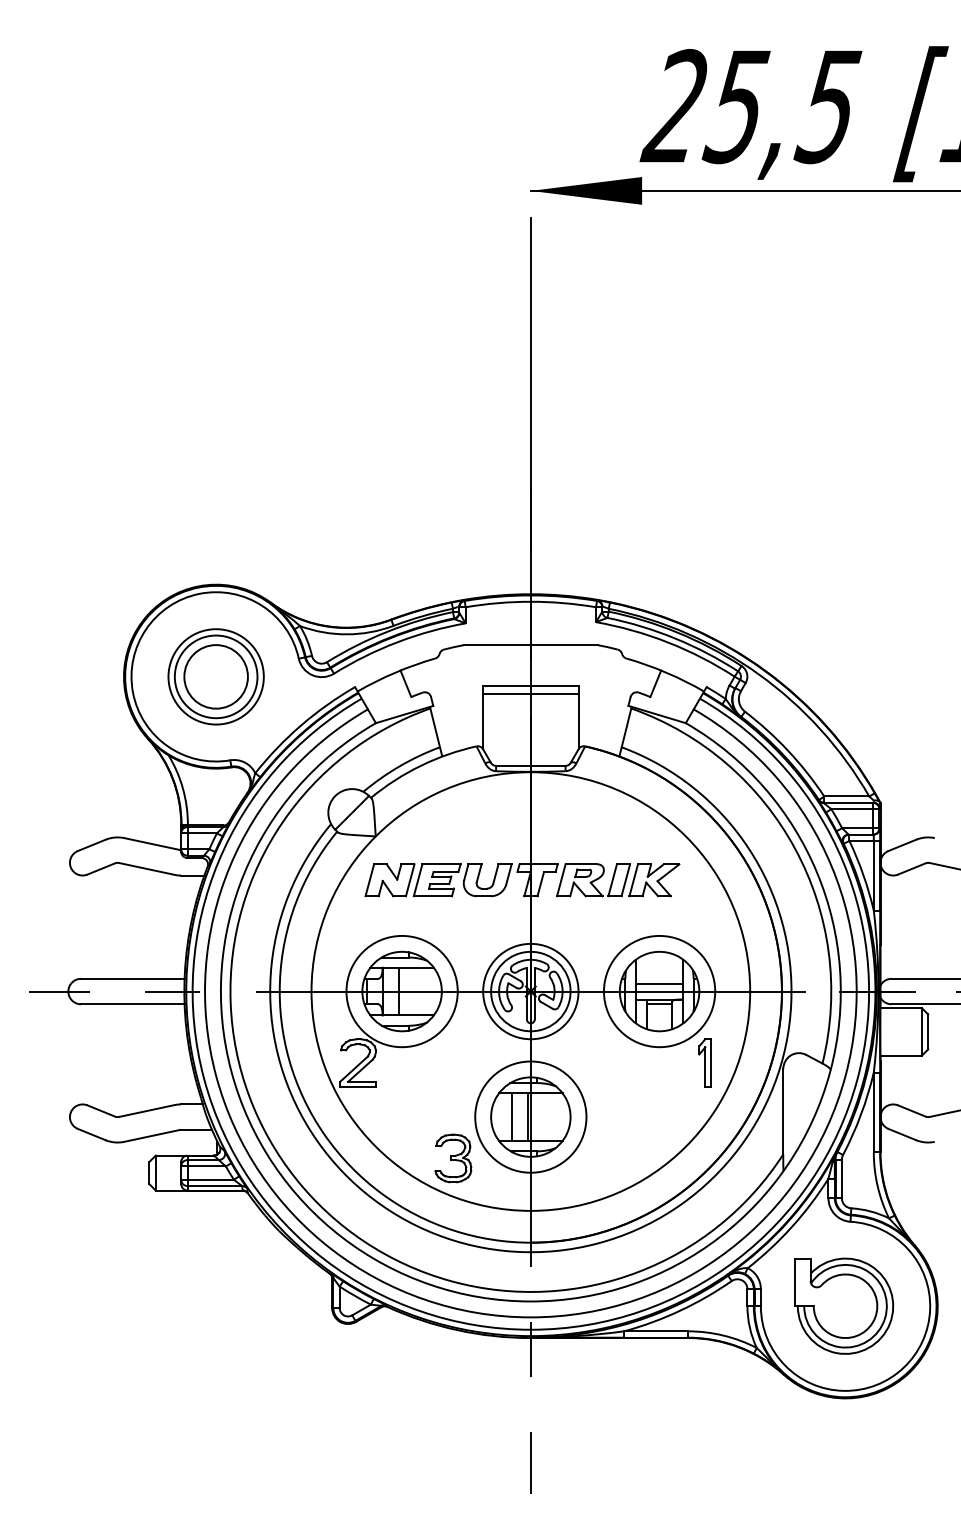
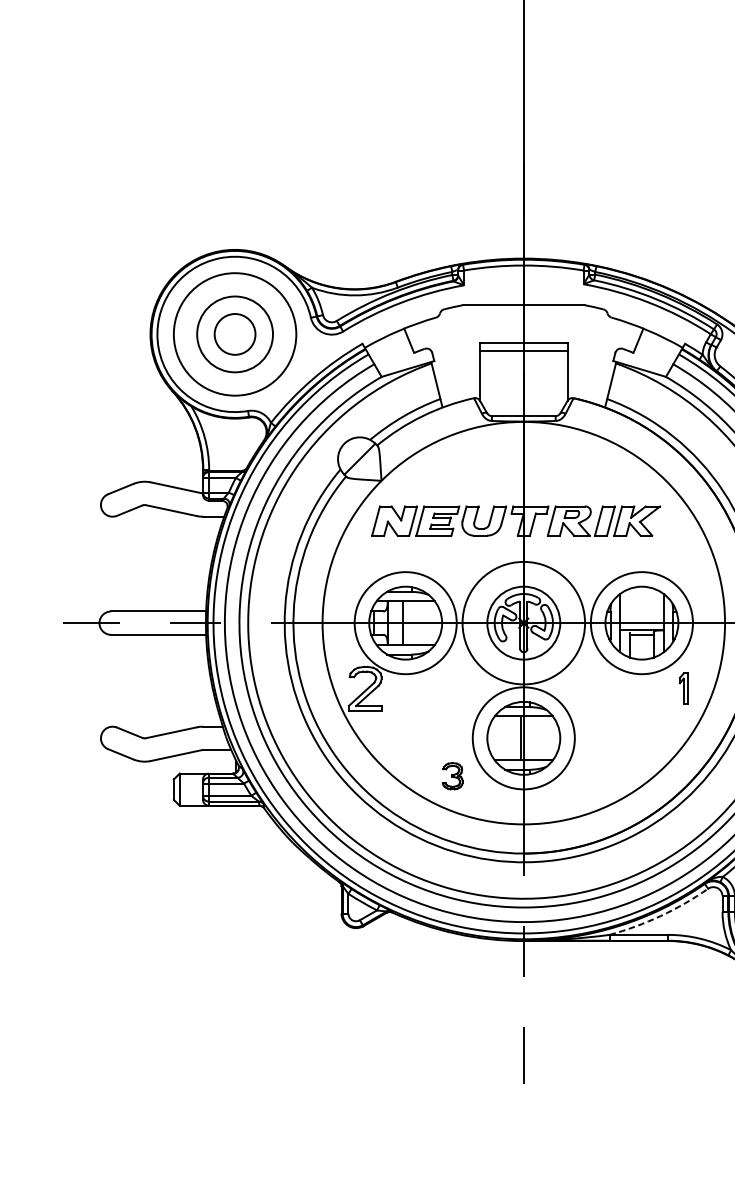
circle: (215, 676) -> (234, 334), size x0.7
circle: (215, 676) -> (234, 334), size x1.4
line: (659, 983) -> (641, 615), removed
circle: (530, 991) -> (523, 623), size x1.4
part: (704, 1062) -> (683, 688), size x0.7
line: (511, 1117) -> (506, 738), removed
part: (453, 1158) -> (452, 776), size x0.6
arc: (680, 1310) -> (661, 915), solid -> dashed

